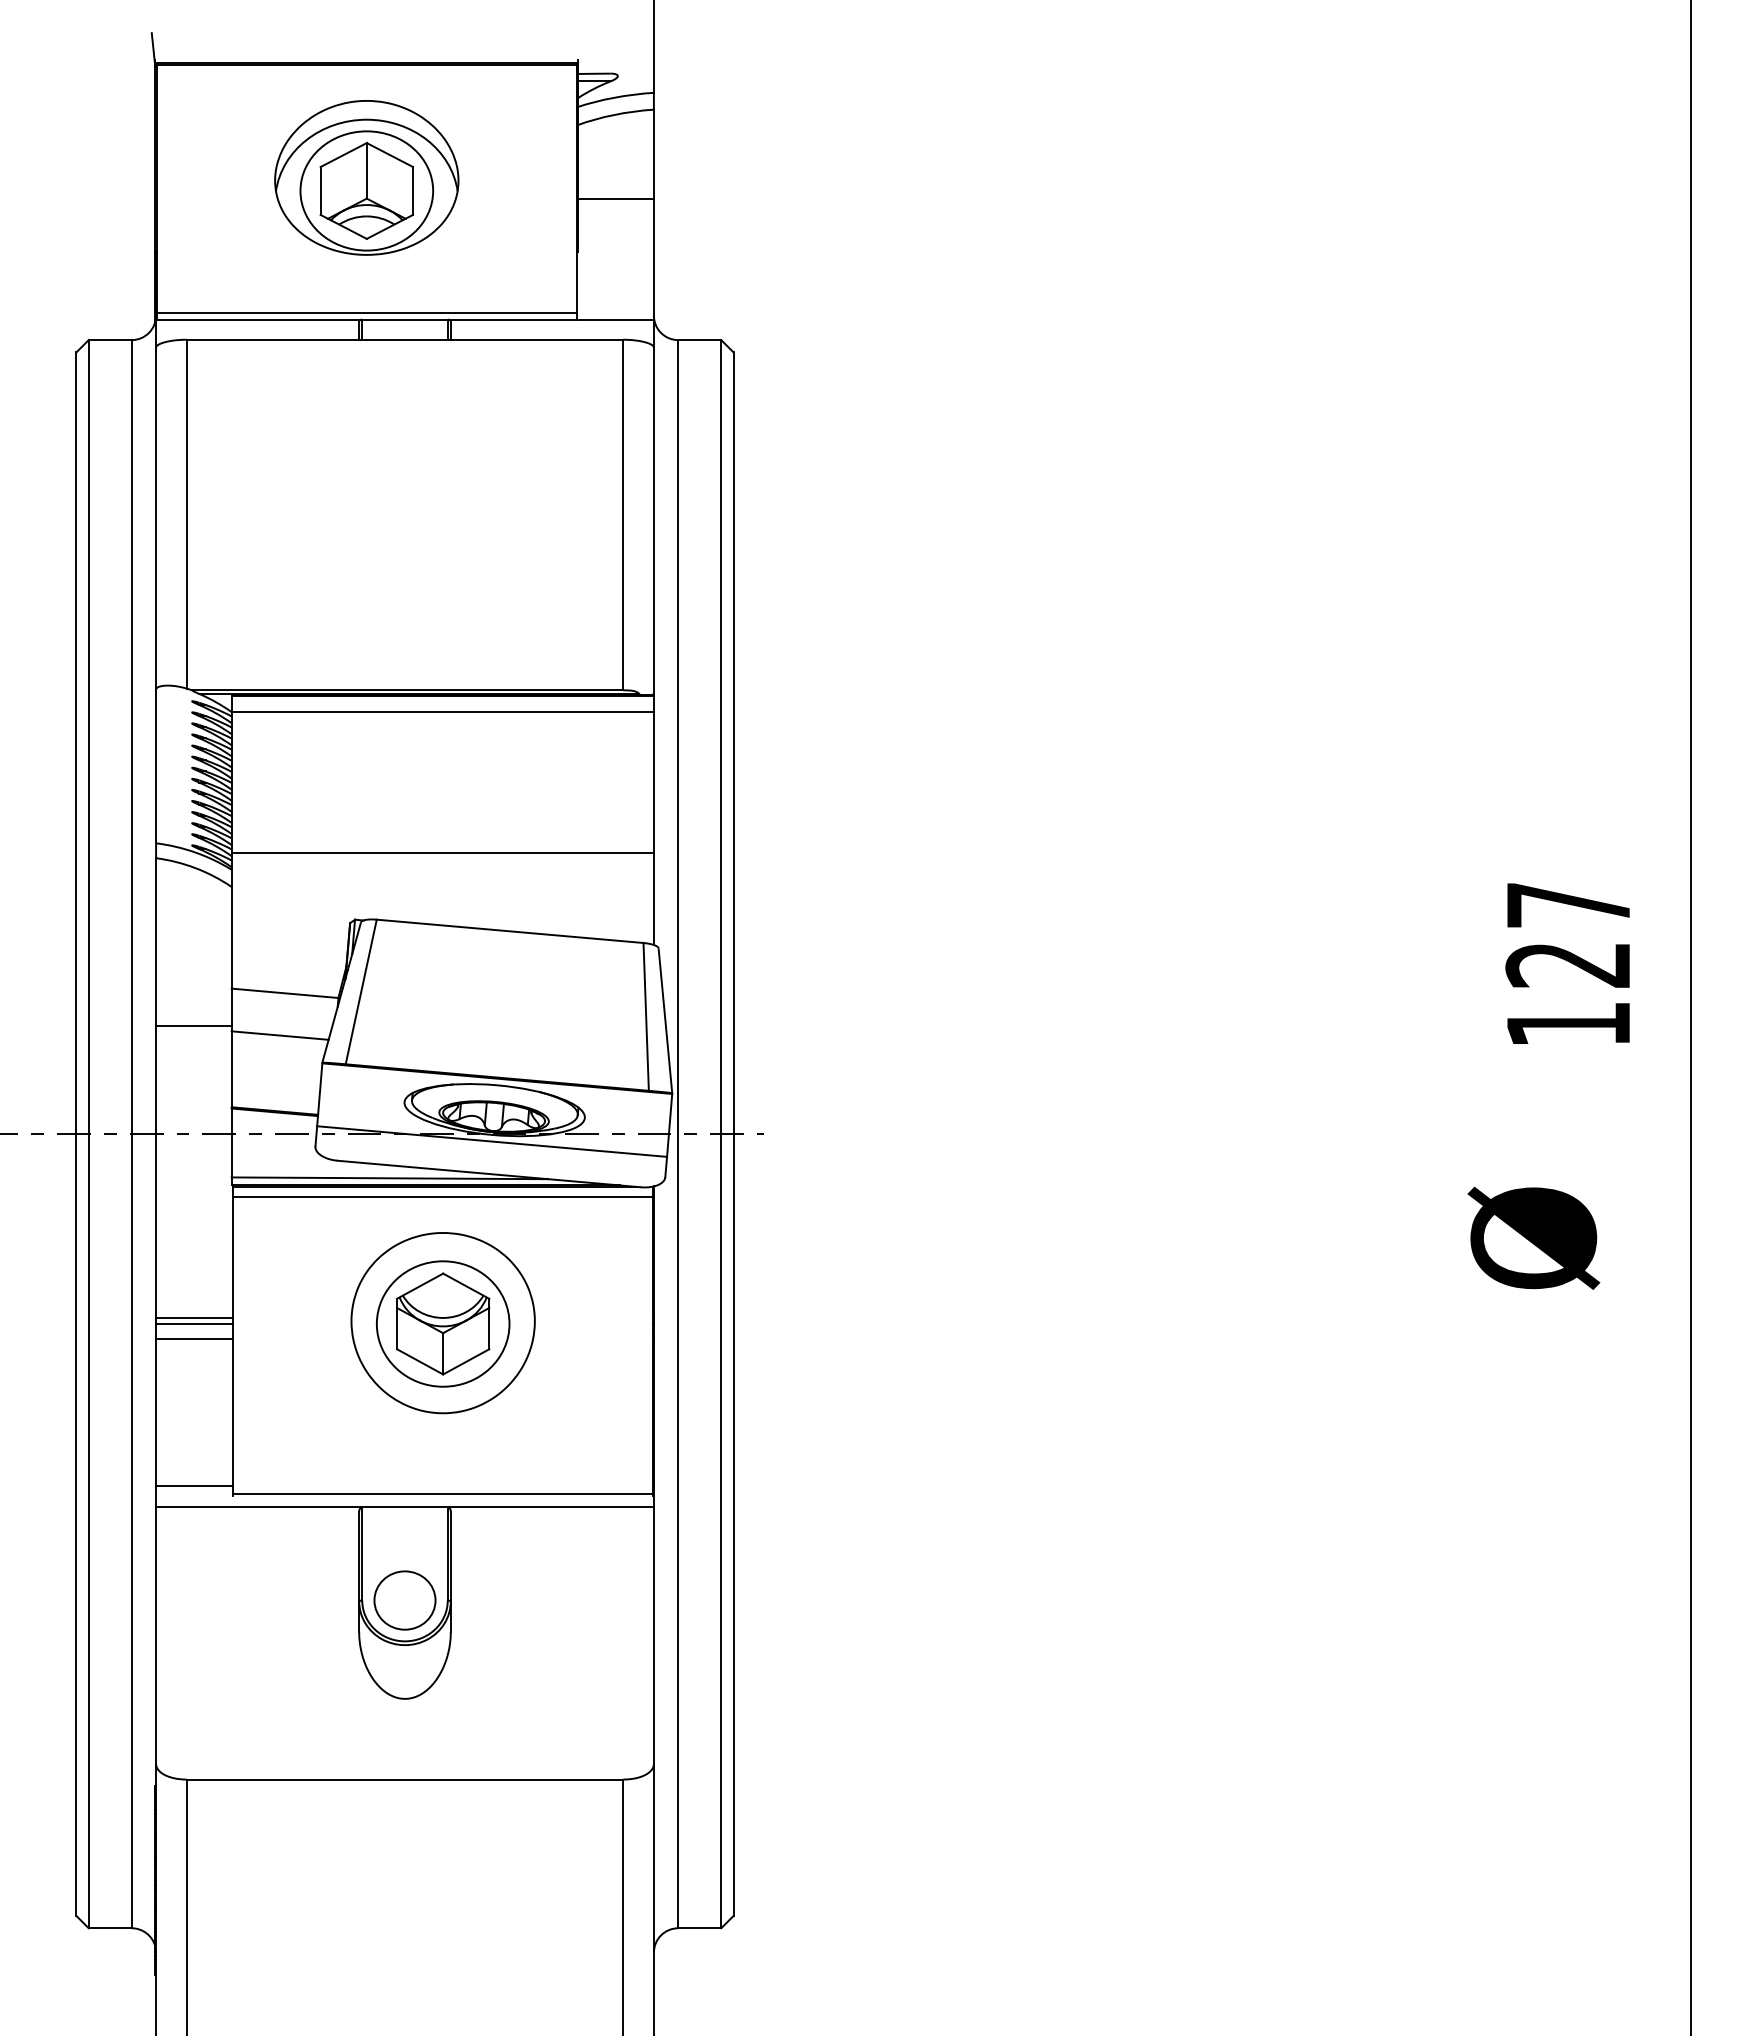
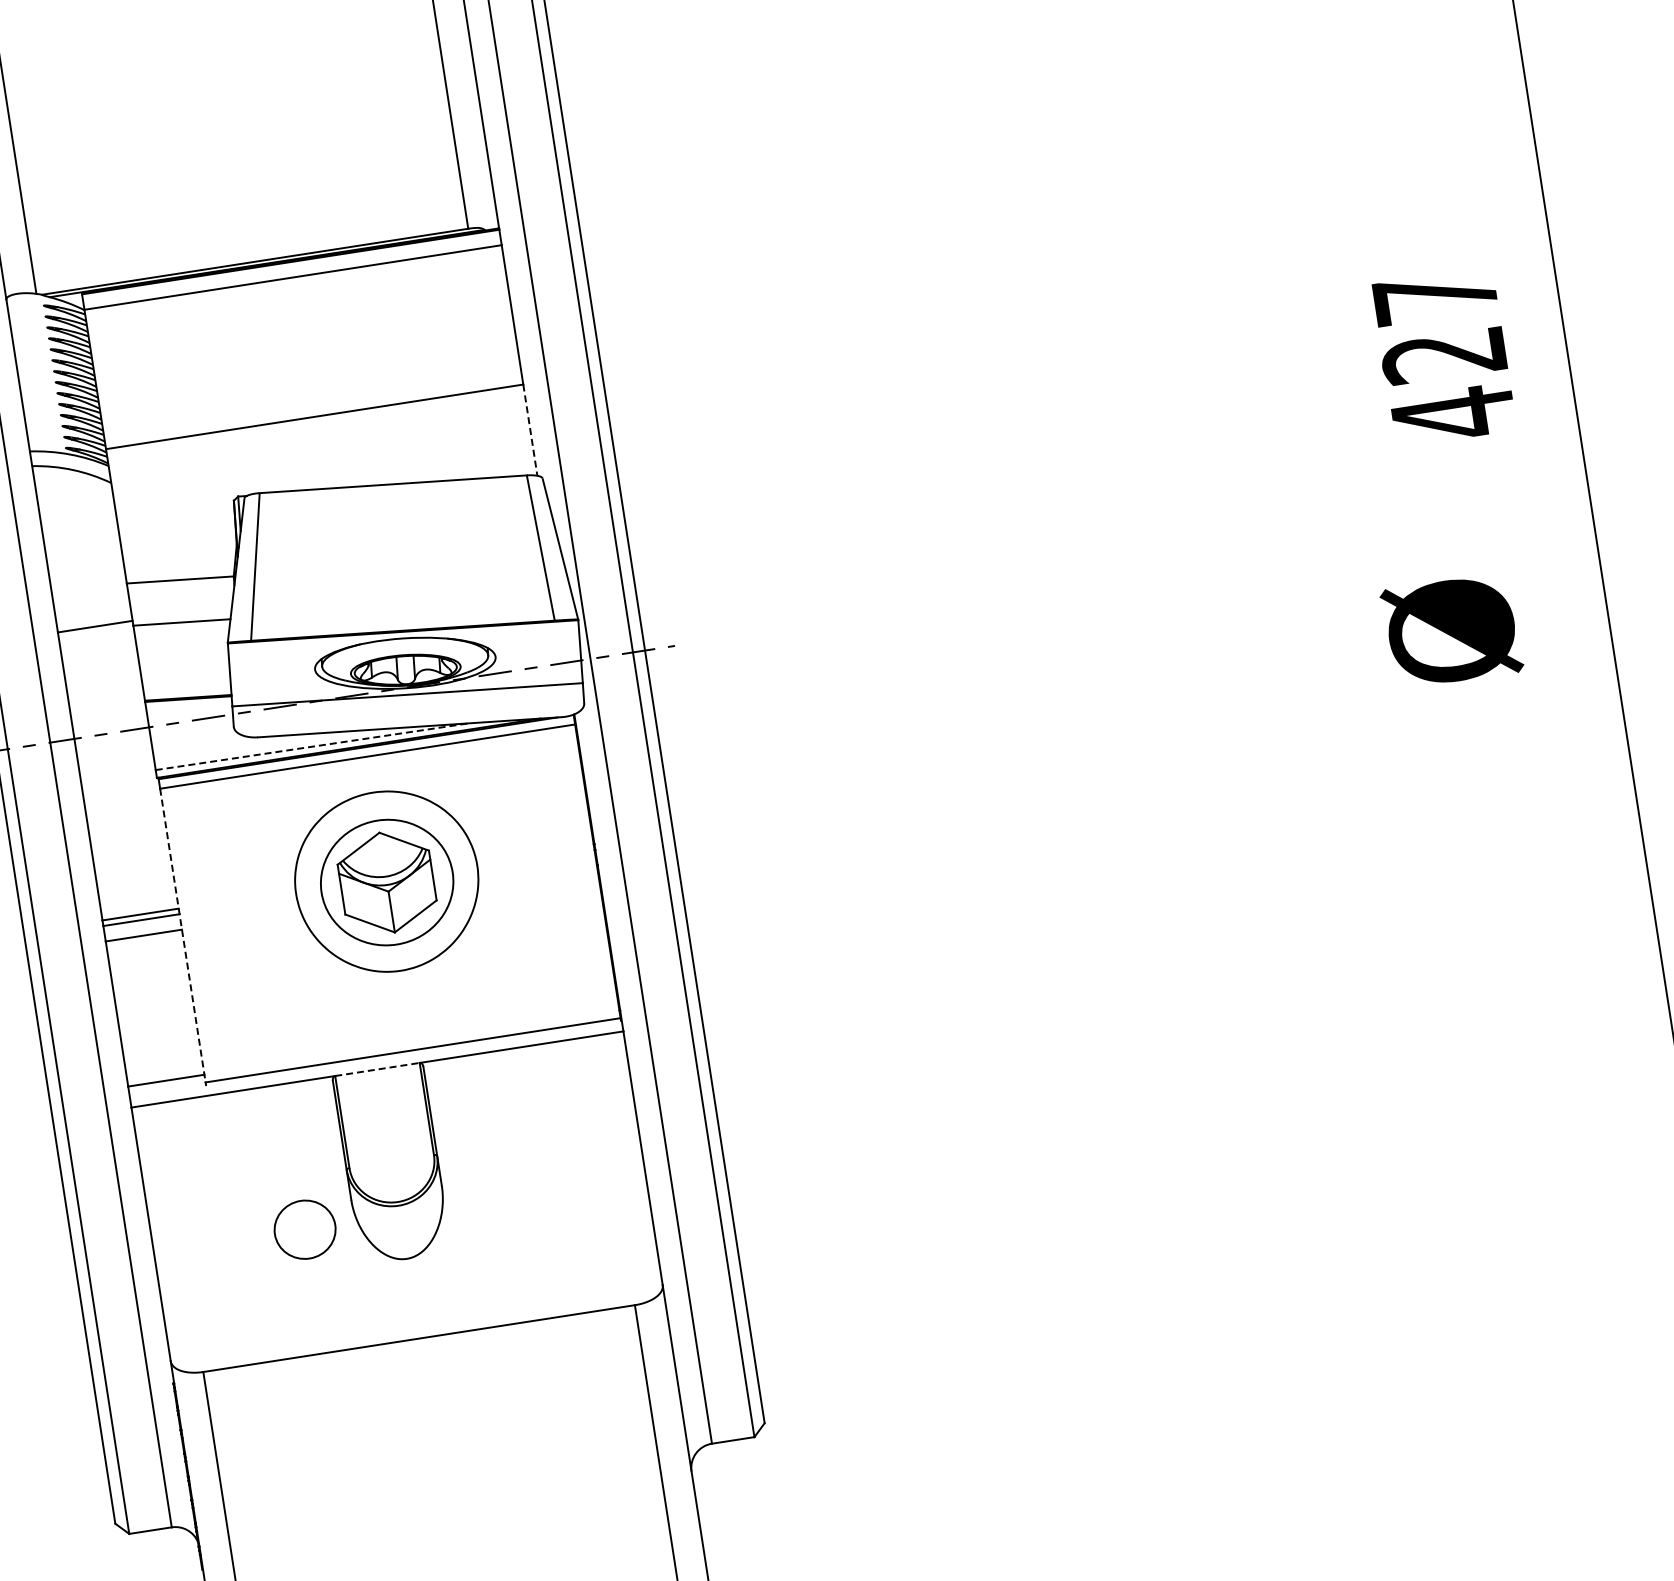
line: (653, 899) -> (530, 430), solid -> dashed
text: (1568, 1024) -> (1453, 414), 127 -> 427
line: (390, 1178) -> (312, 746), solid -> dashed
line: (233, 1345) -> (183, 935), solid -> dashed
line: (405, 1507) -> (377, 1069), solid -> dashed
part: (404, 1600) -> (304, 1229), moved

